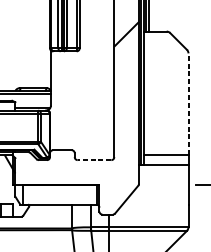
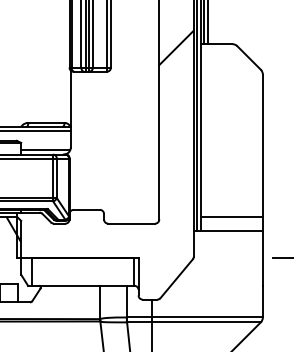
line: (188, 104) -> (262, 145), dashed -> solid
line: (94, 160) -> (131, 223), dashed -> solid

